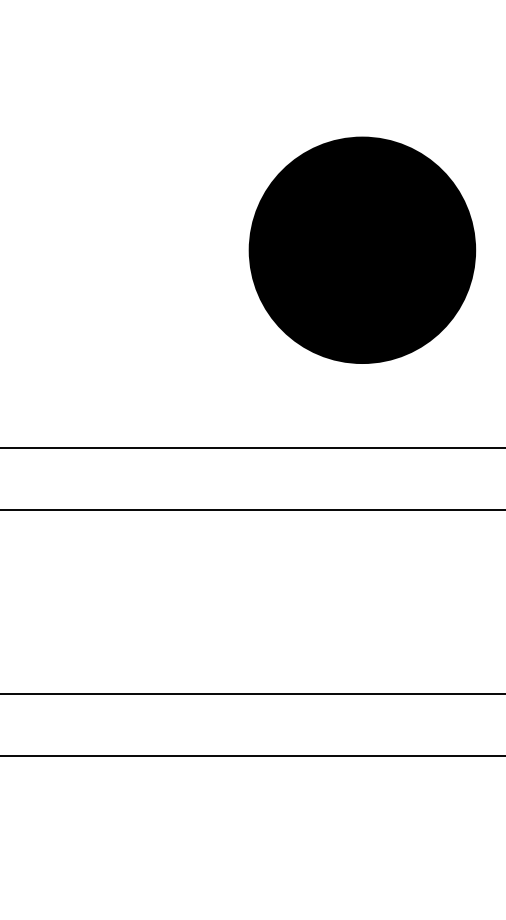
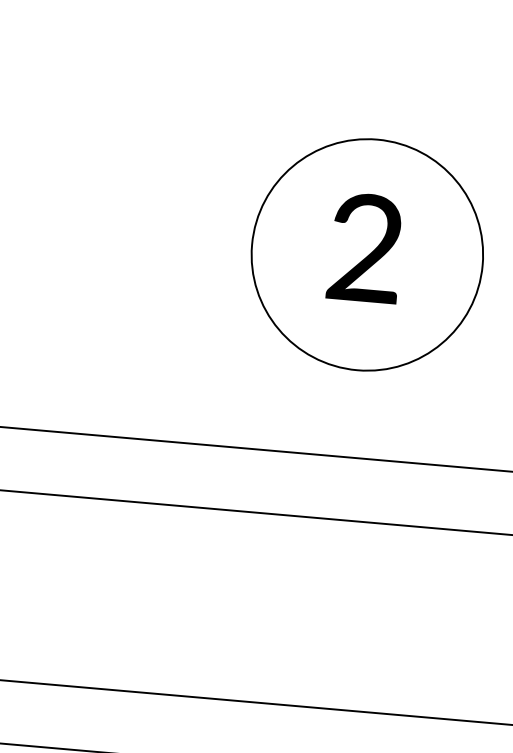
fill: (362, 250) -> (367, 255), removed

